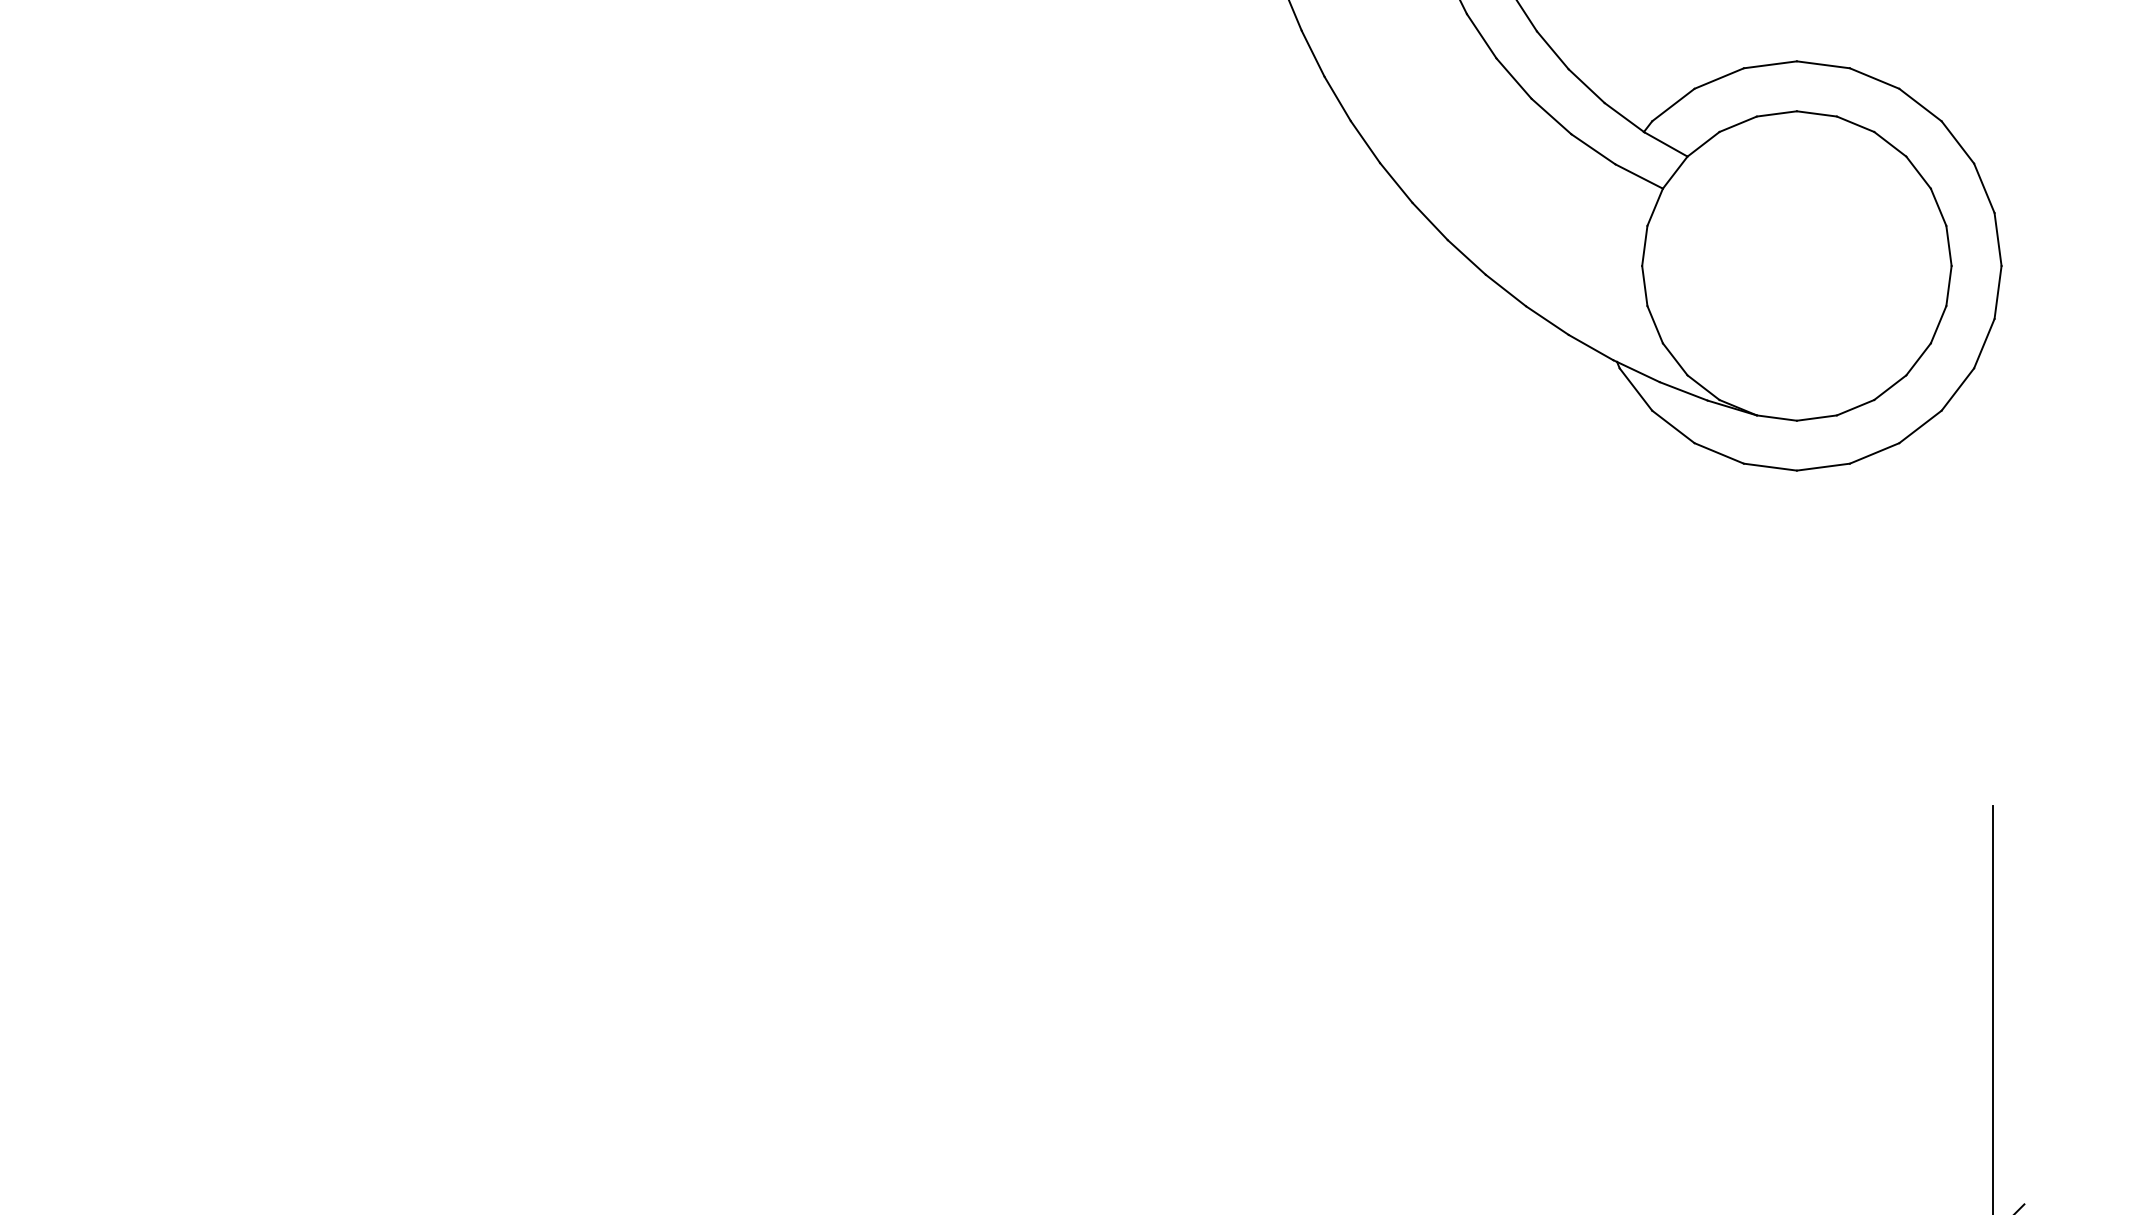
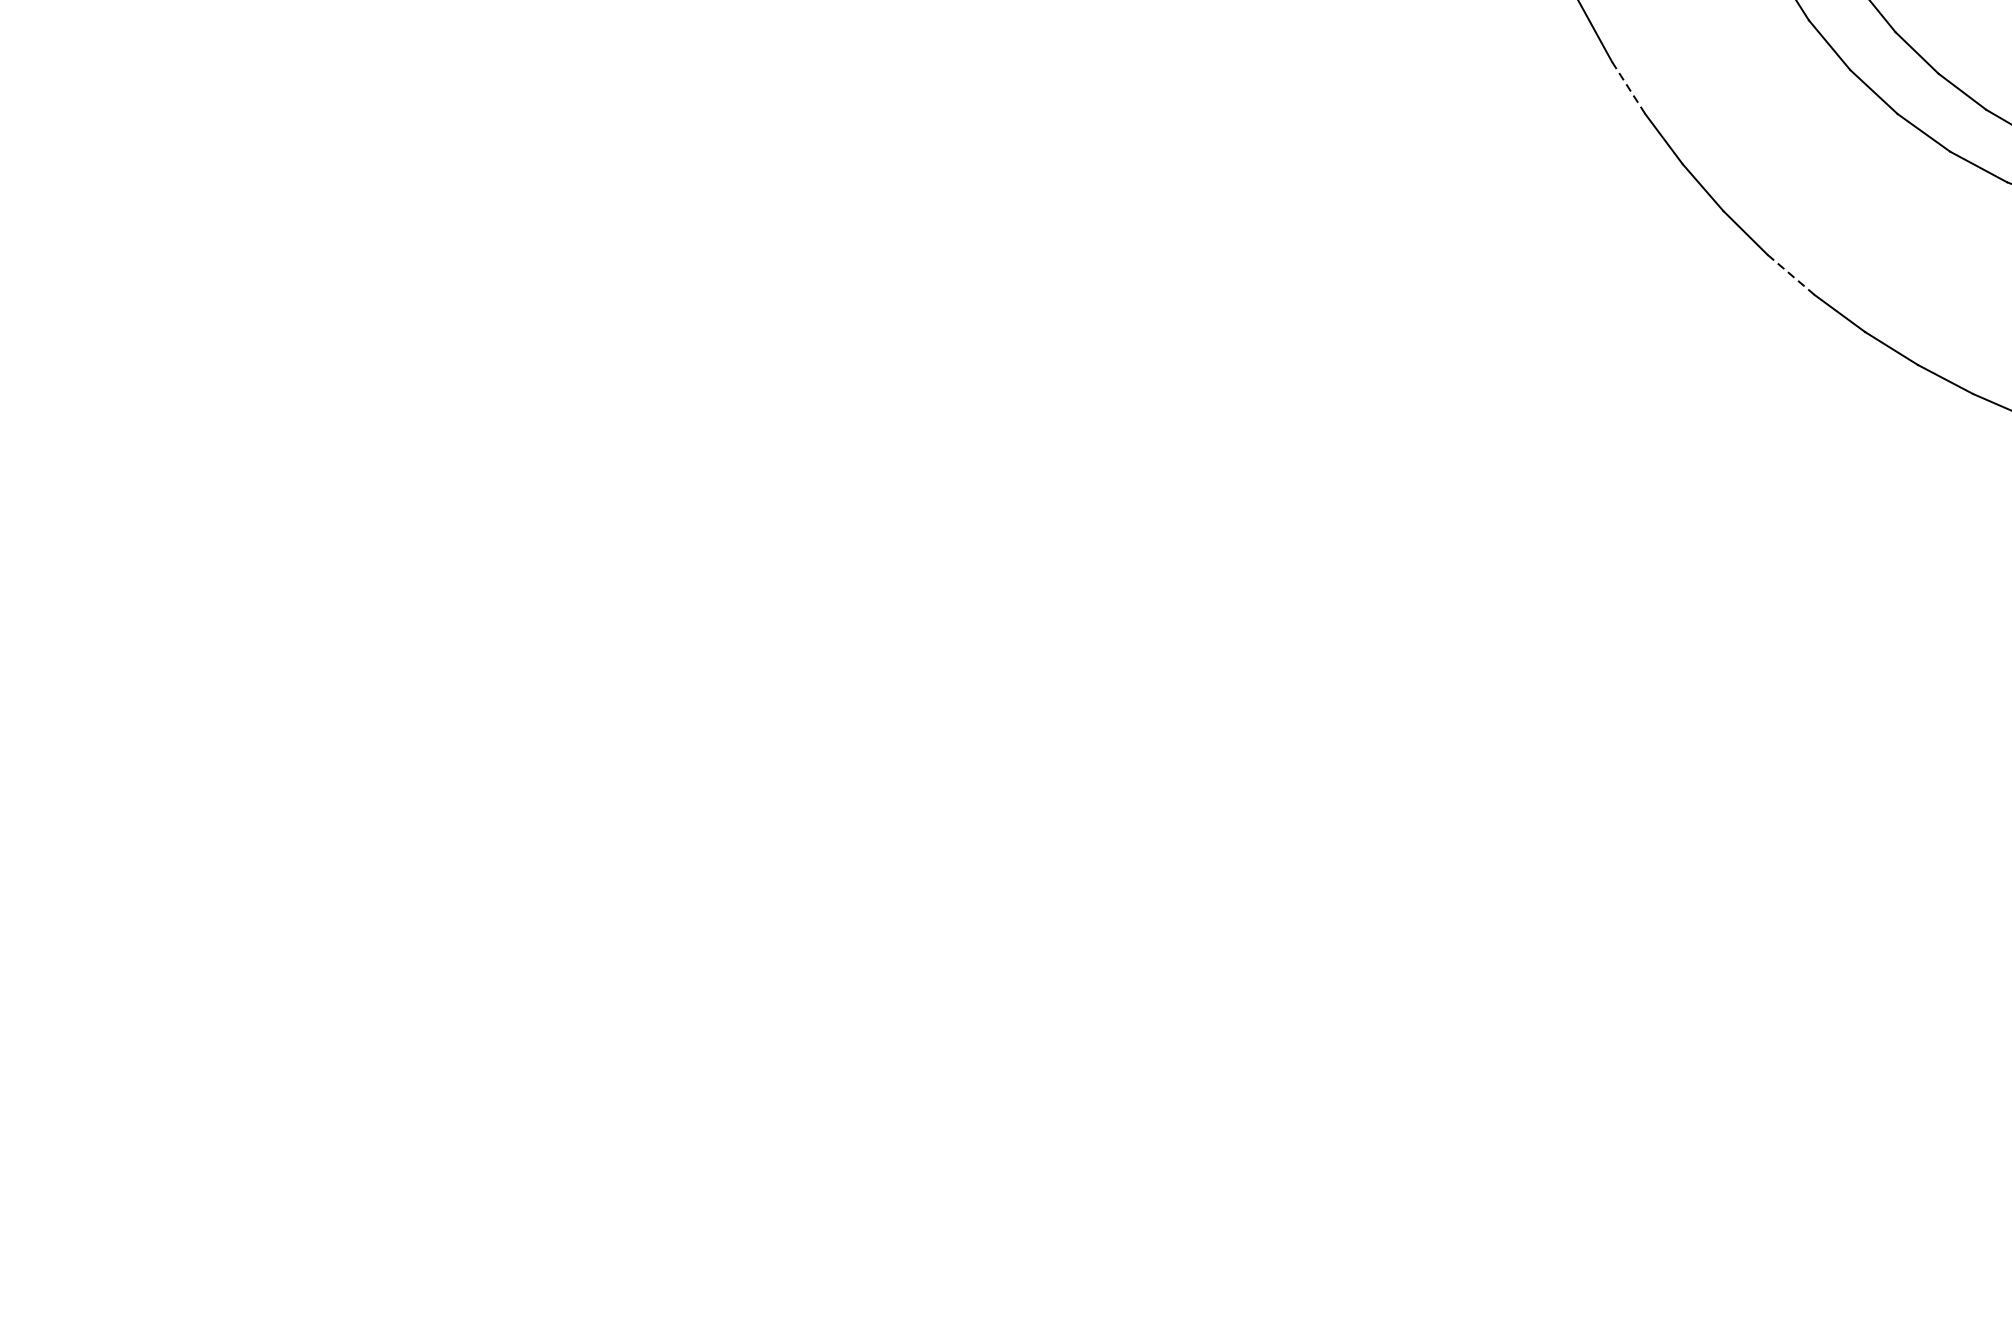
line: (1313, 53) -> (1629, 87), solid -> dashed
line: (1430, 221) -> (1791, 275), solid -> dashed

